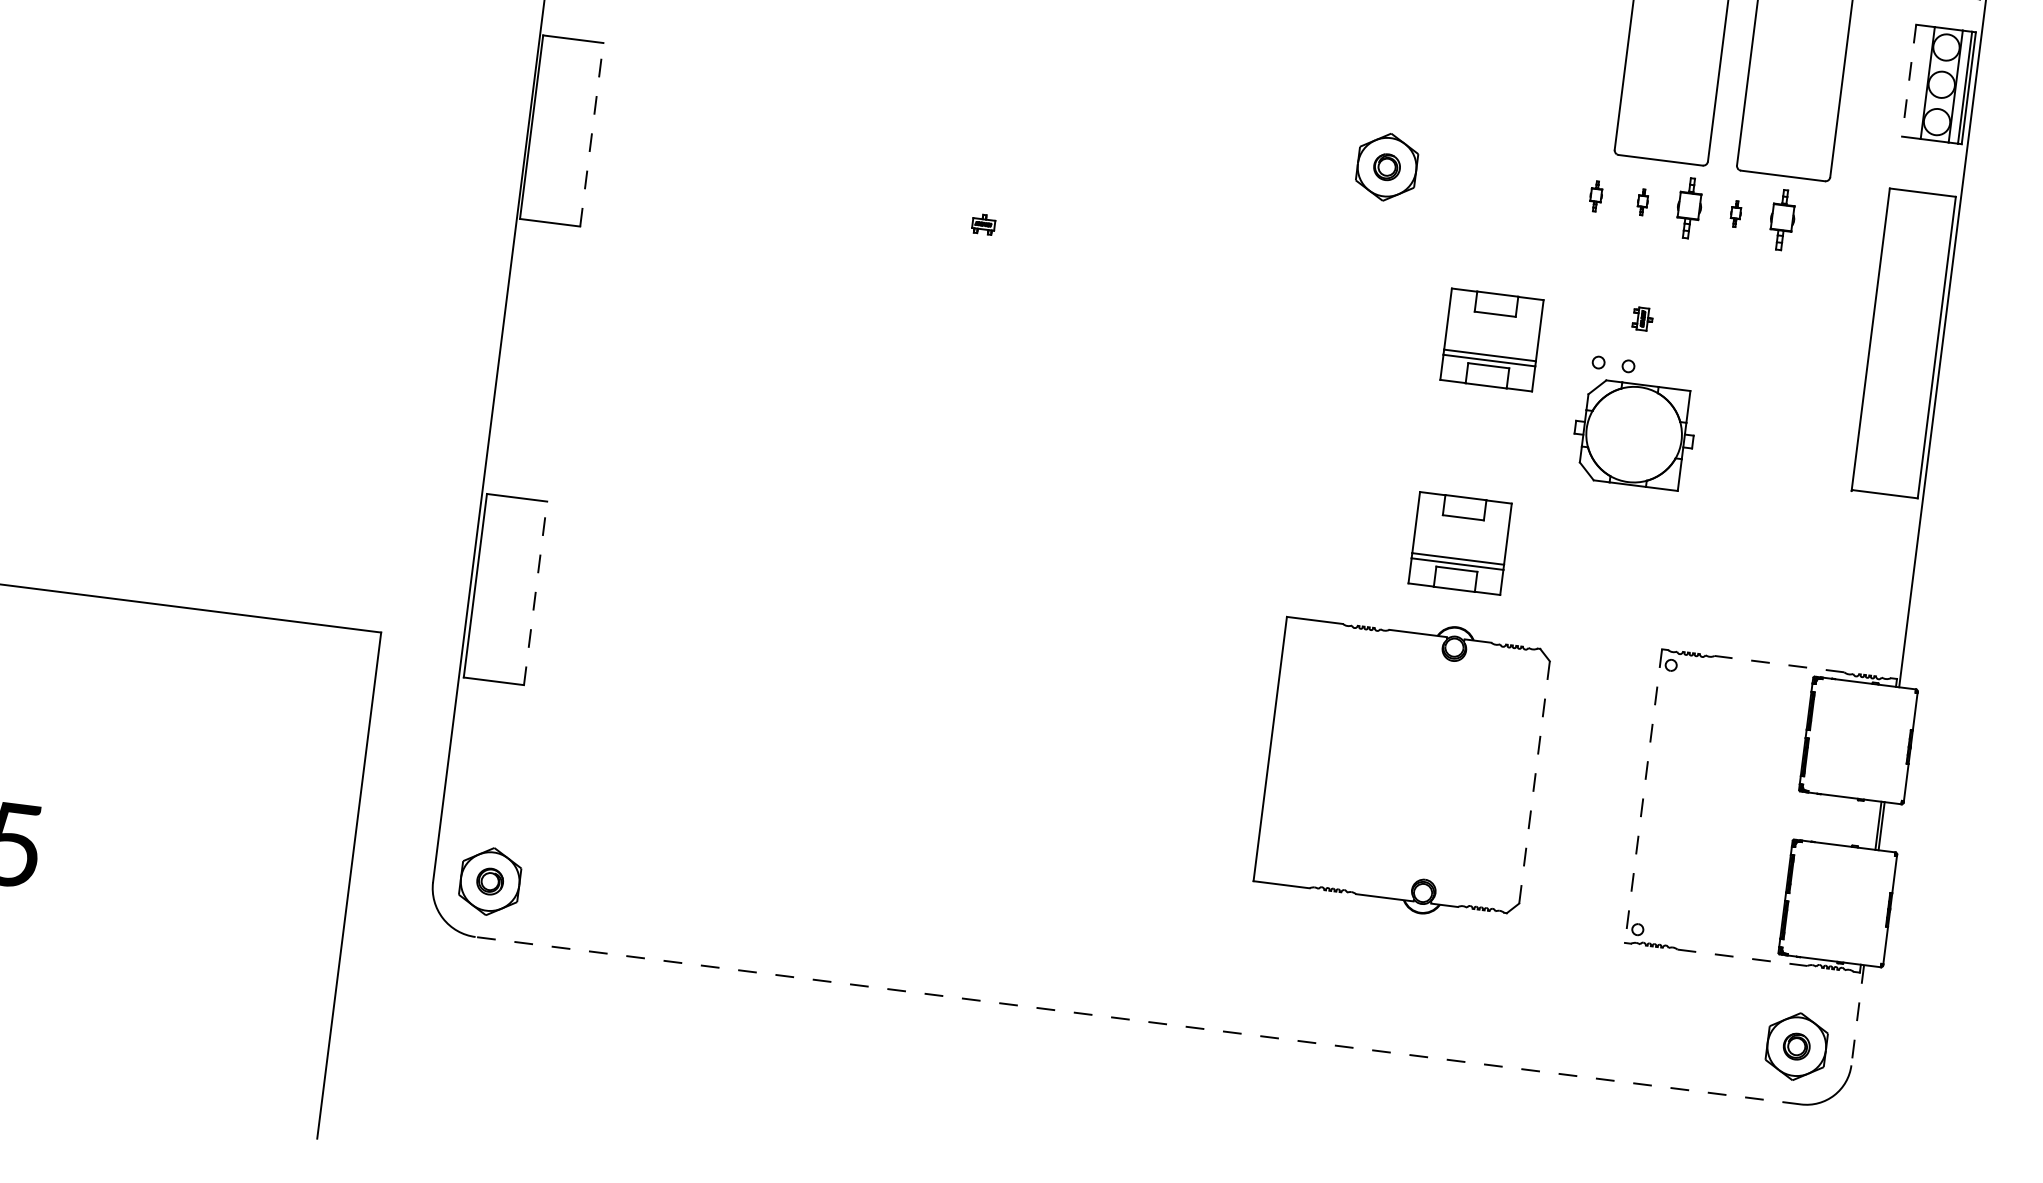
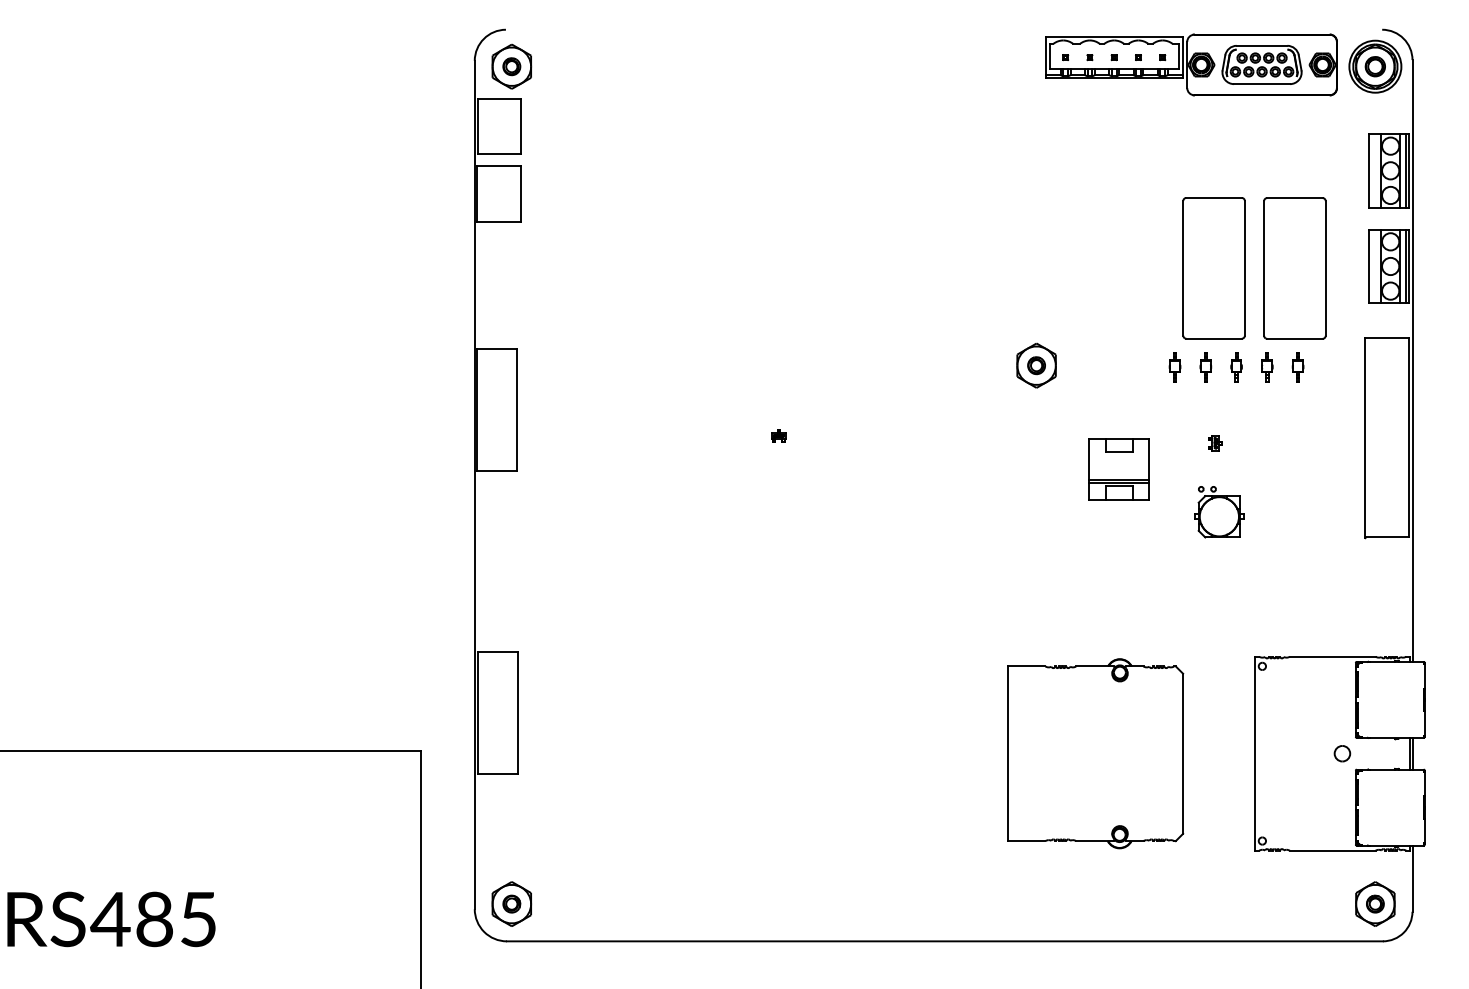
line: (1909, 80) -> (1369, 266), dashed -> solid
line: (591, 134) -> (516, 409), dashed -> solid
part: (1595, 196) -> (1174, 367), size x1.43
part: (1642, 202) -> (1205, 367), size x1.67
part: (1689, 208) -> (1236, 367), size x0.71
part: (1736, 214) -> (1267, 367), size x1.67
part: (1781, 219) -> (1297, 367), size x0.71
part: (1635, 424) -> (1219, 512), size x0.62
part: (1459, 543) -> (1114, 604), removed
line: (535, 592) -> (517, 712), dashed -> solid
line: (1779, 663) -> (1332, 656), dashed -> solid
line: (1535, 783) -> (1183, 754), dashed -> solid
line: (1643, 797) -> (1255, 754), dashed -> solid
part: (1775, 812) -> (1342, 753), added
line: (1742, 957) -> (1332, 850), dashed -> solid
line: (1857, 1016) -> (1412, 879), dashed -> solid
line: (1137, 1020) -> (944, 941), dashed -> solid

